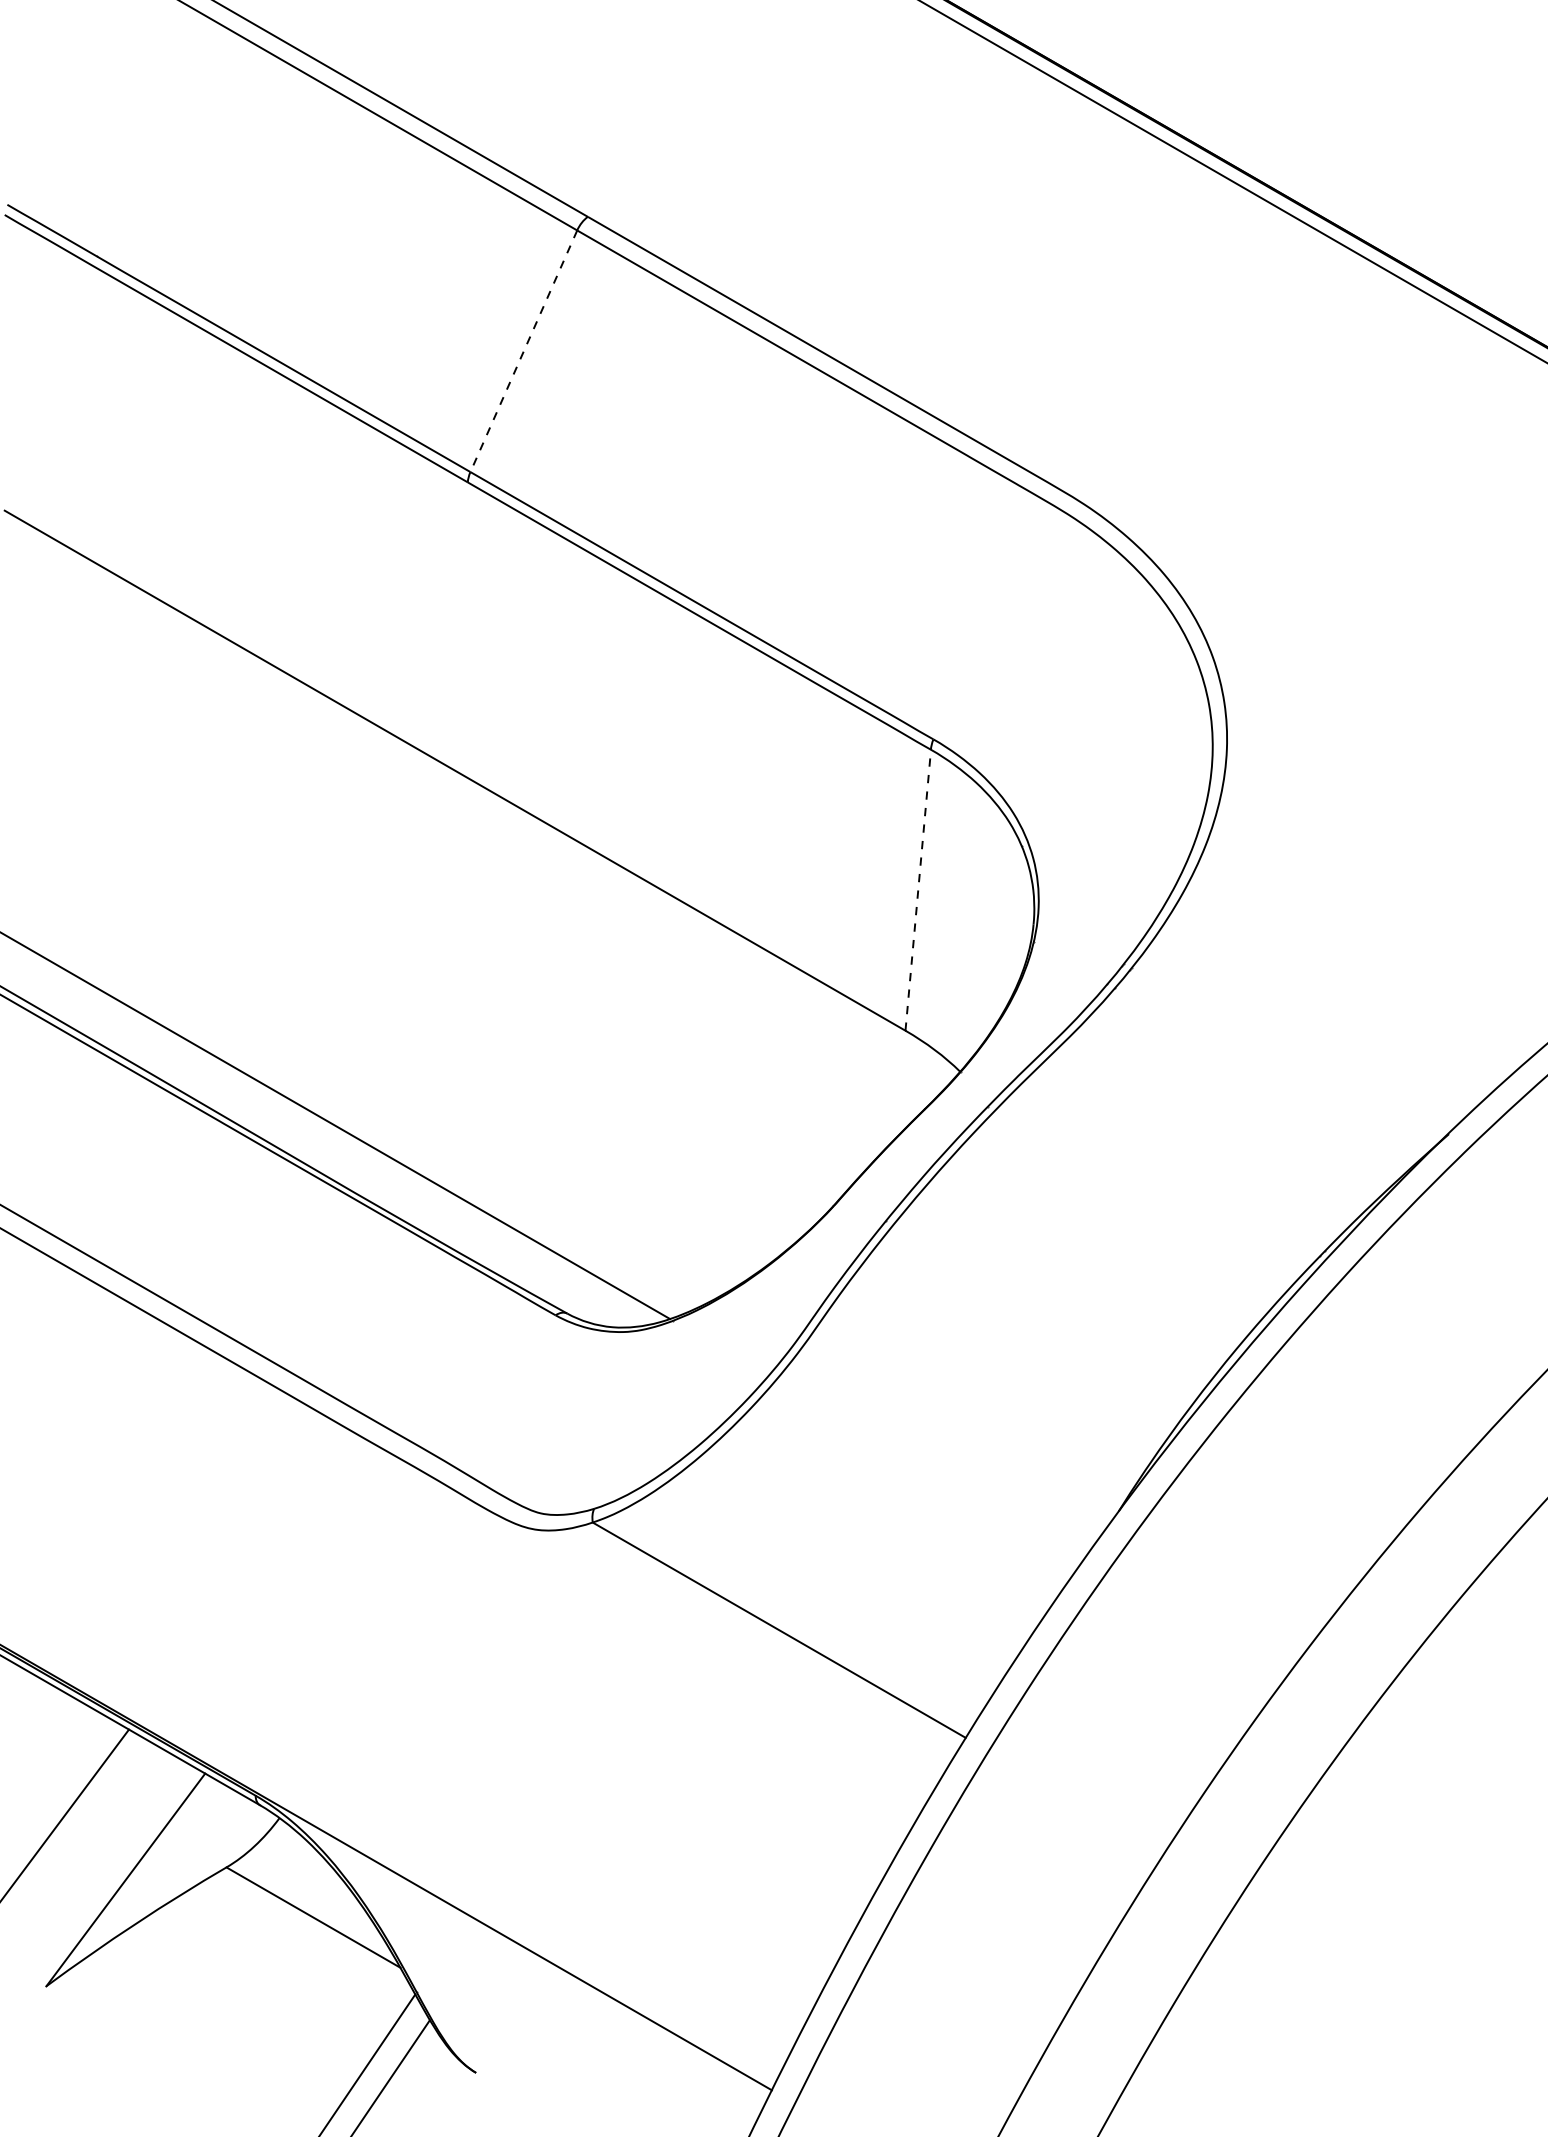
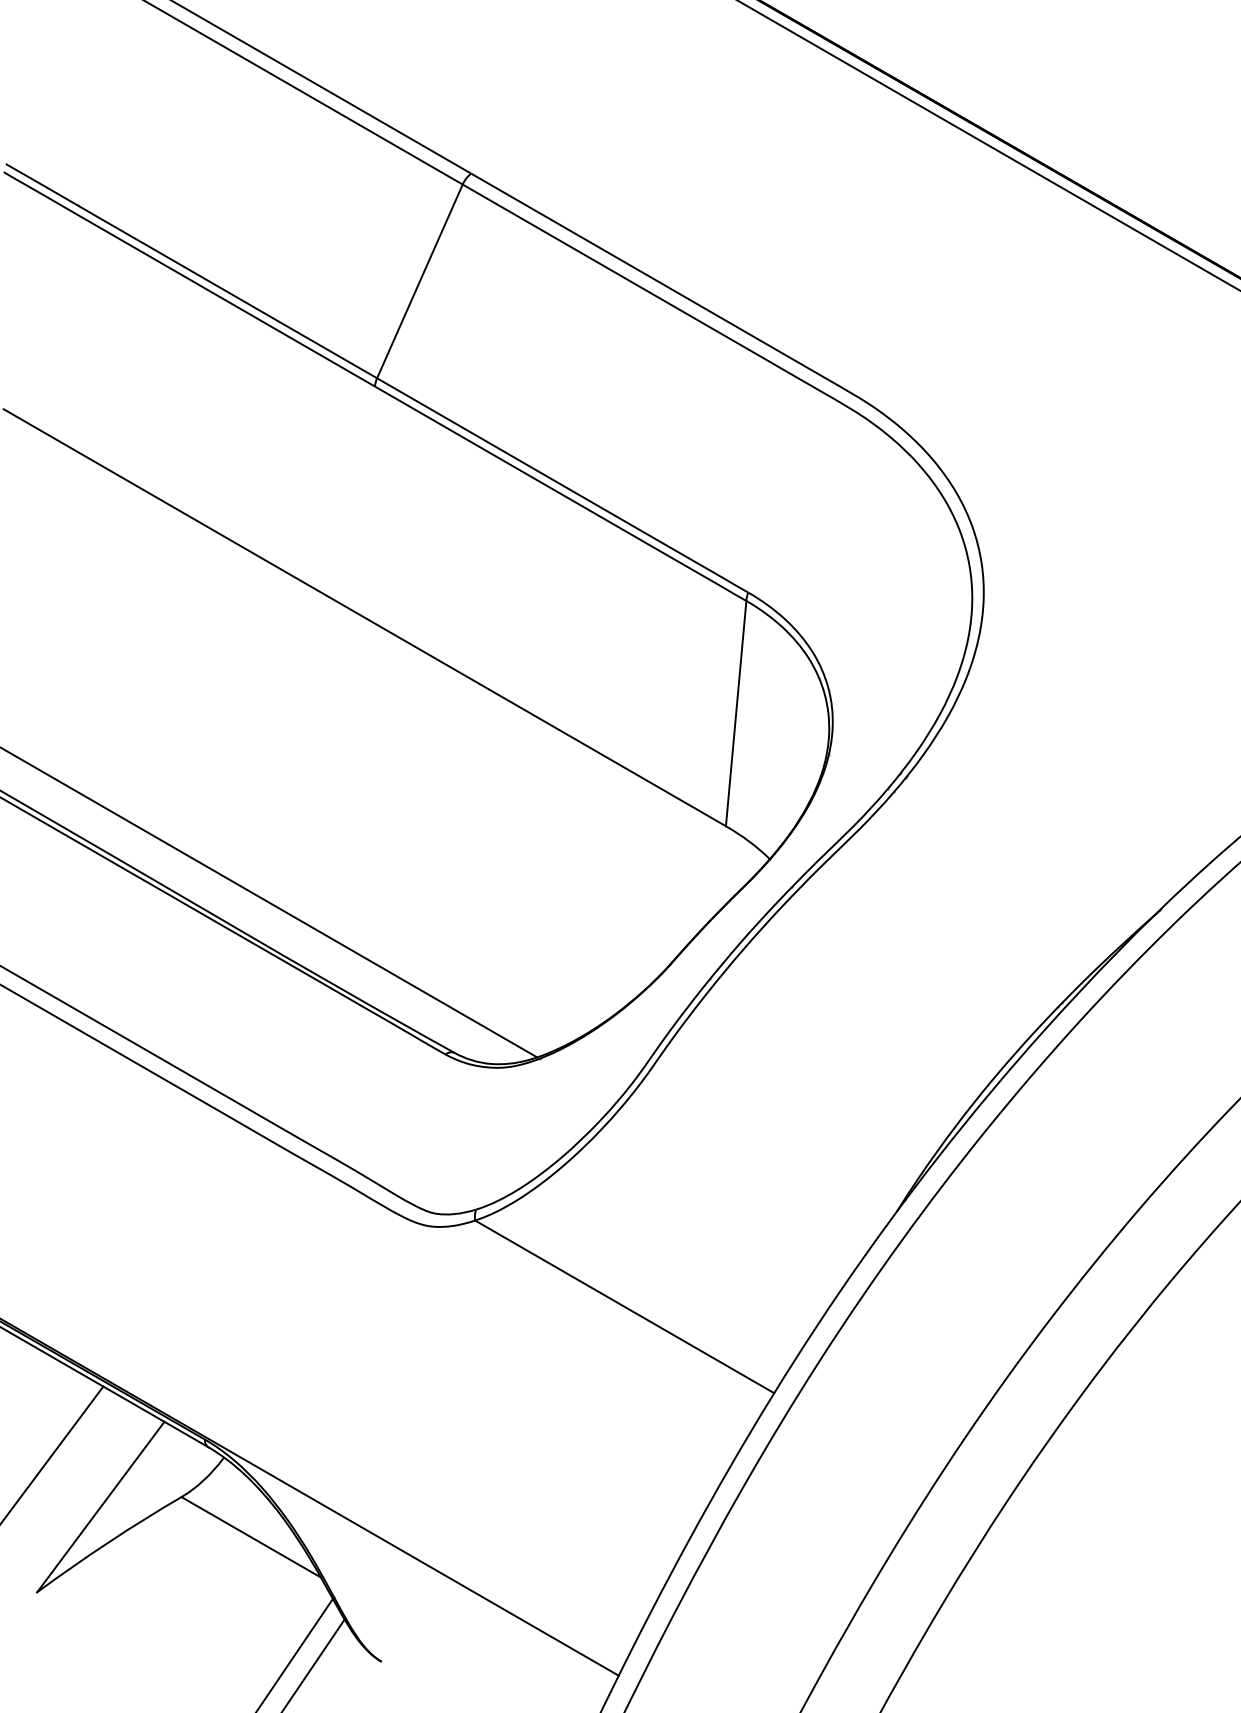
line: (523, 351) -> (419, 281), dashed -> solid
line: (918, 889) -> (736, 712), dashed -> solid

